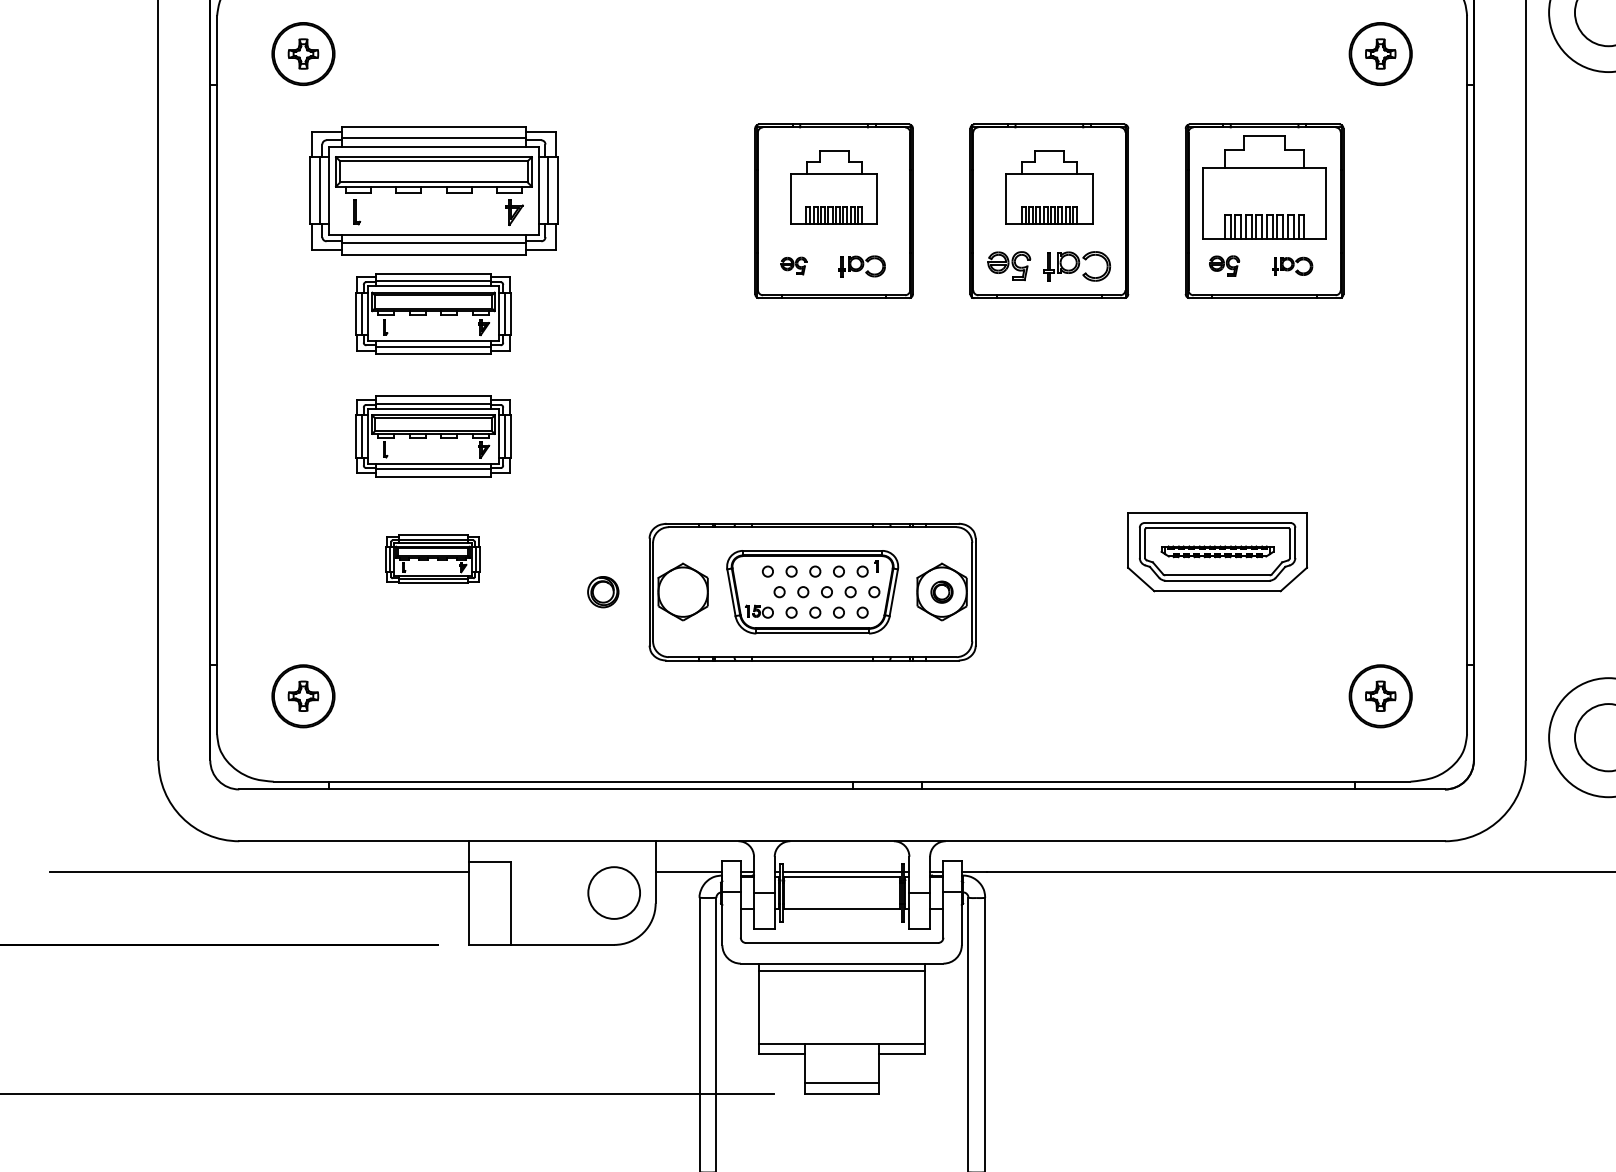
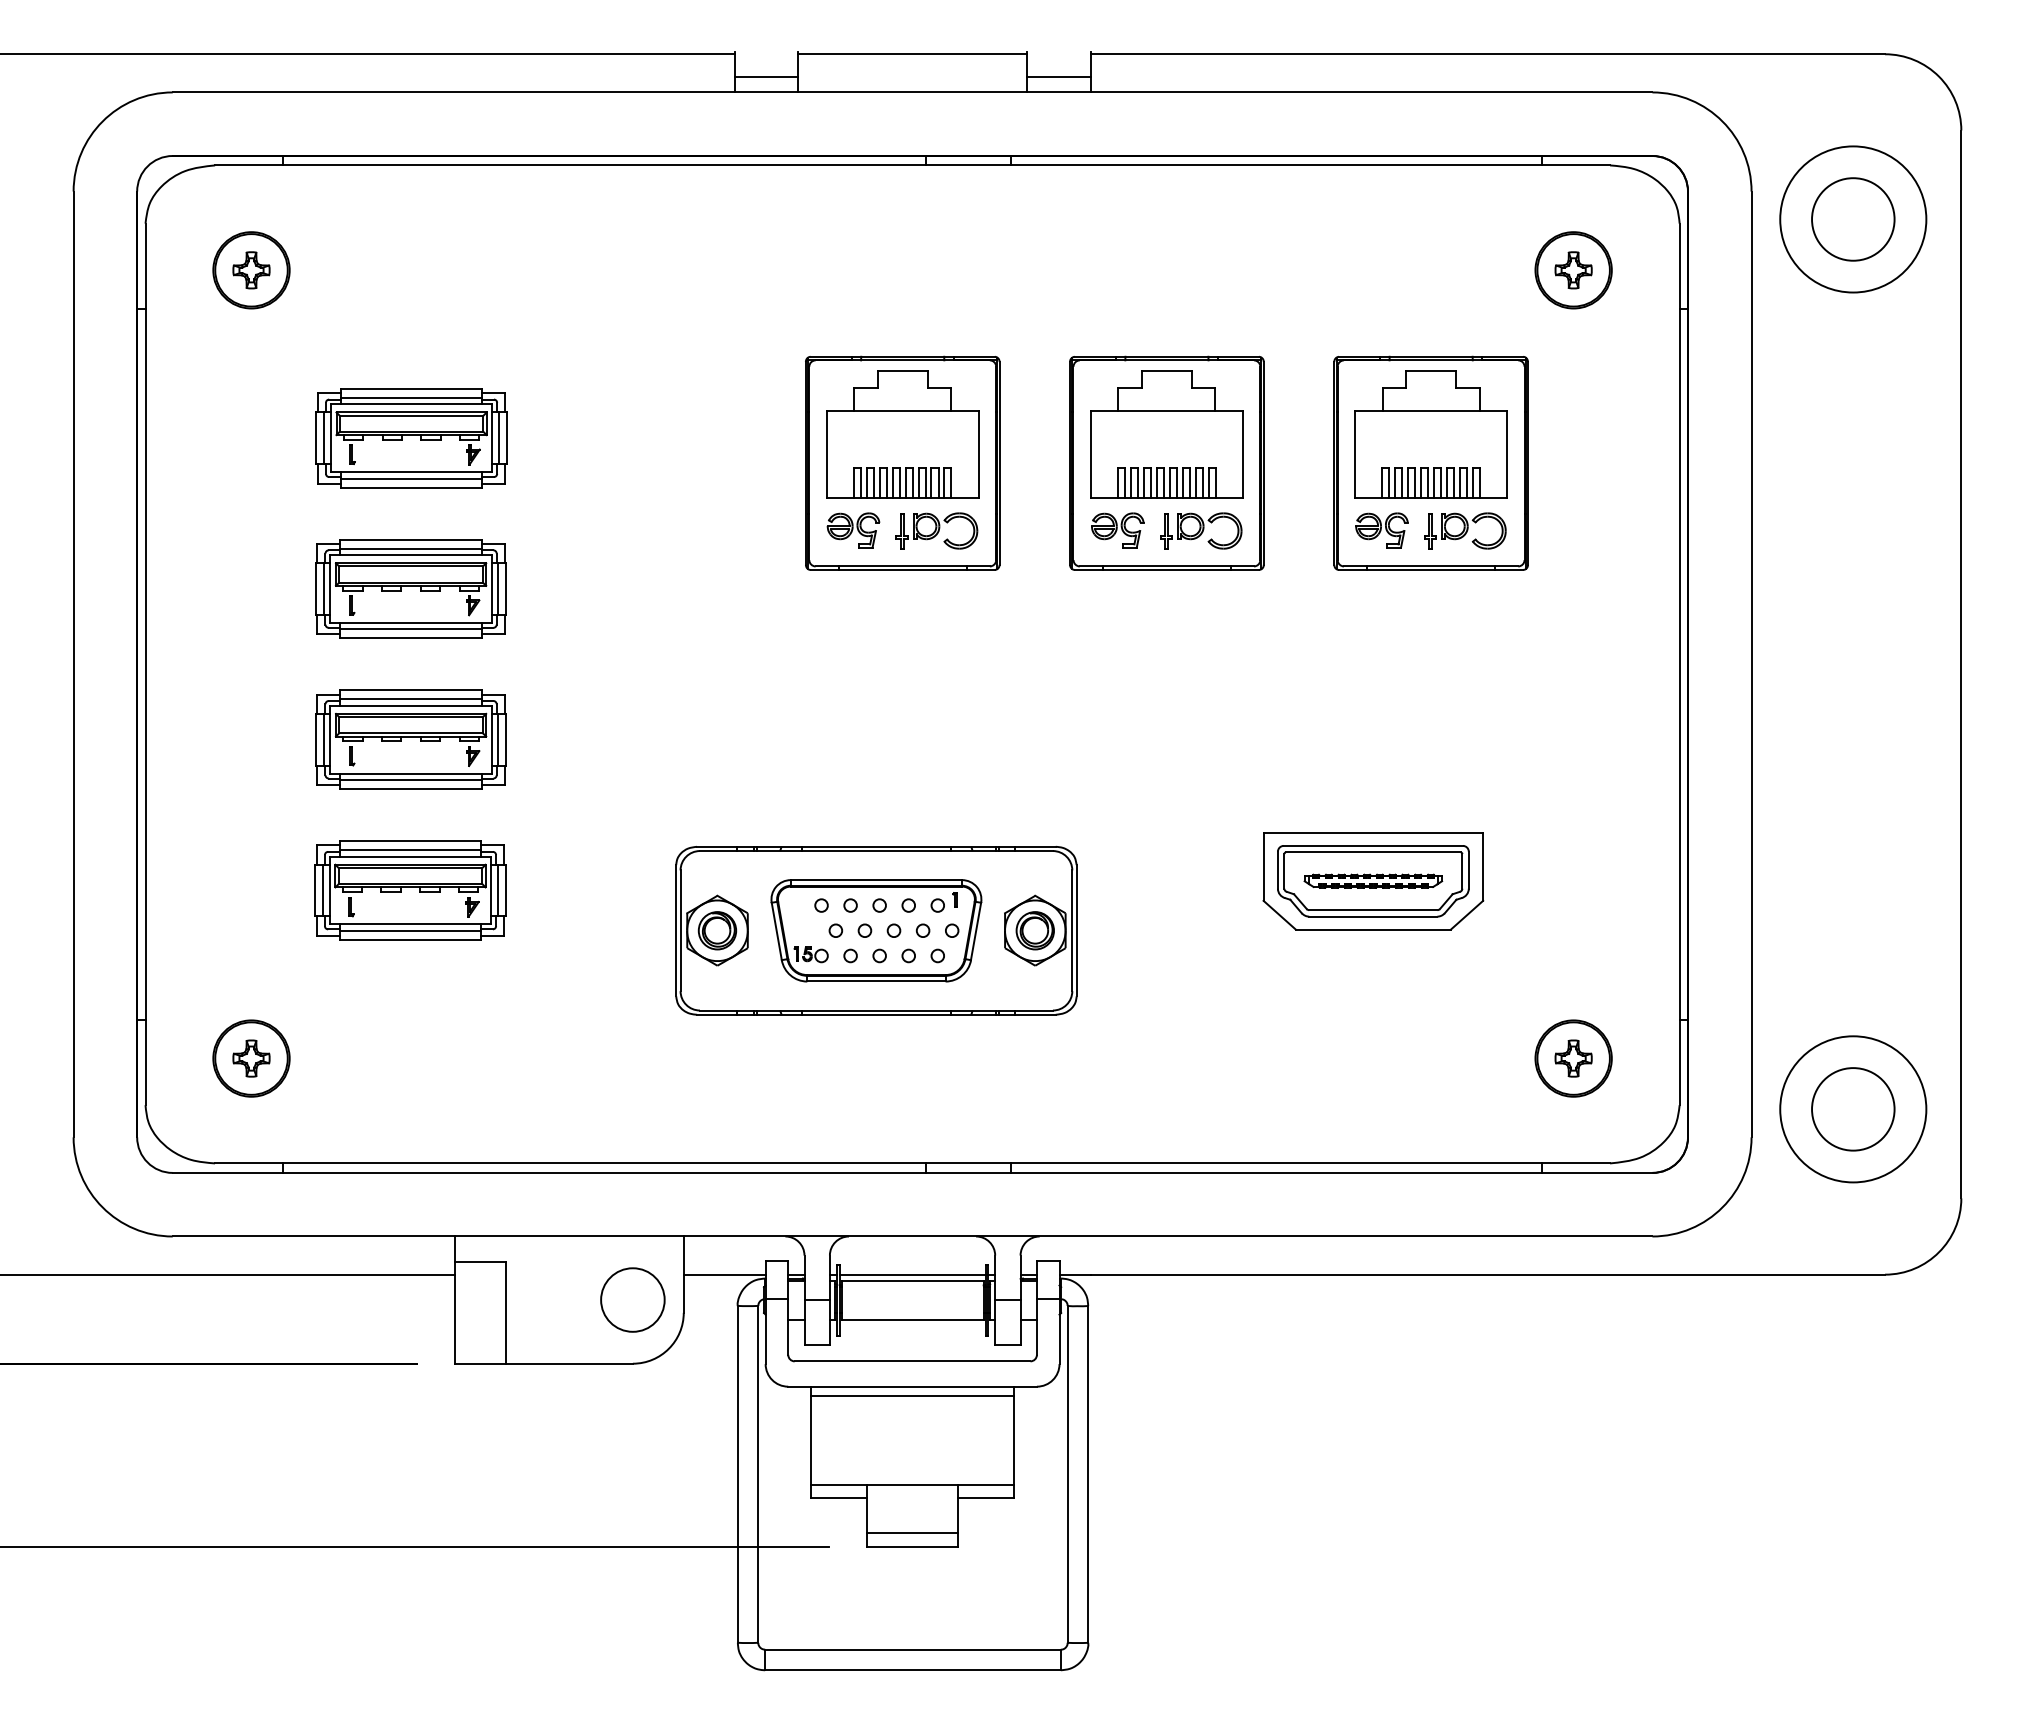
part: (833, 187) -> (902, 434), size x1.43
part: (1049, 187) -> (1166, 434), size x1.43
part: (433, 191) -> (411, 438), size x0.62
part: (793, 266) -> (853, 530), size x1.67
part: (861, 266) -> (936, 530), size x1.43
part: (1224, 266) -> (1381, 530), size x1.43
part: (1292, 266) -> (1465, 530), size x1.67
part: (433, 559) -> (410, 890), size x1.67
part: (603, 591) -> (717, 930), moved
part: (941, 591) -> (1034, 930), size x1.43

